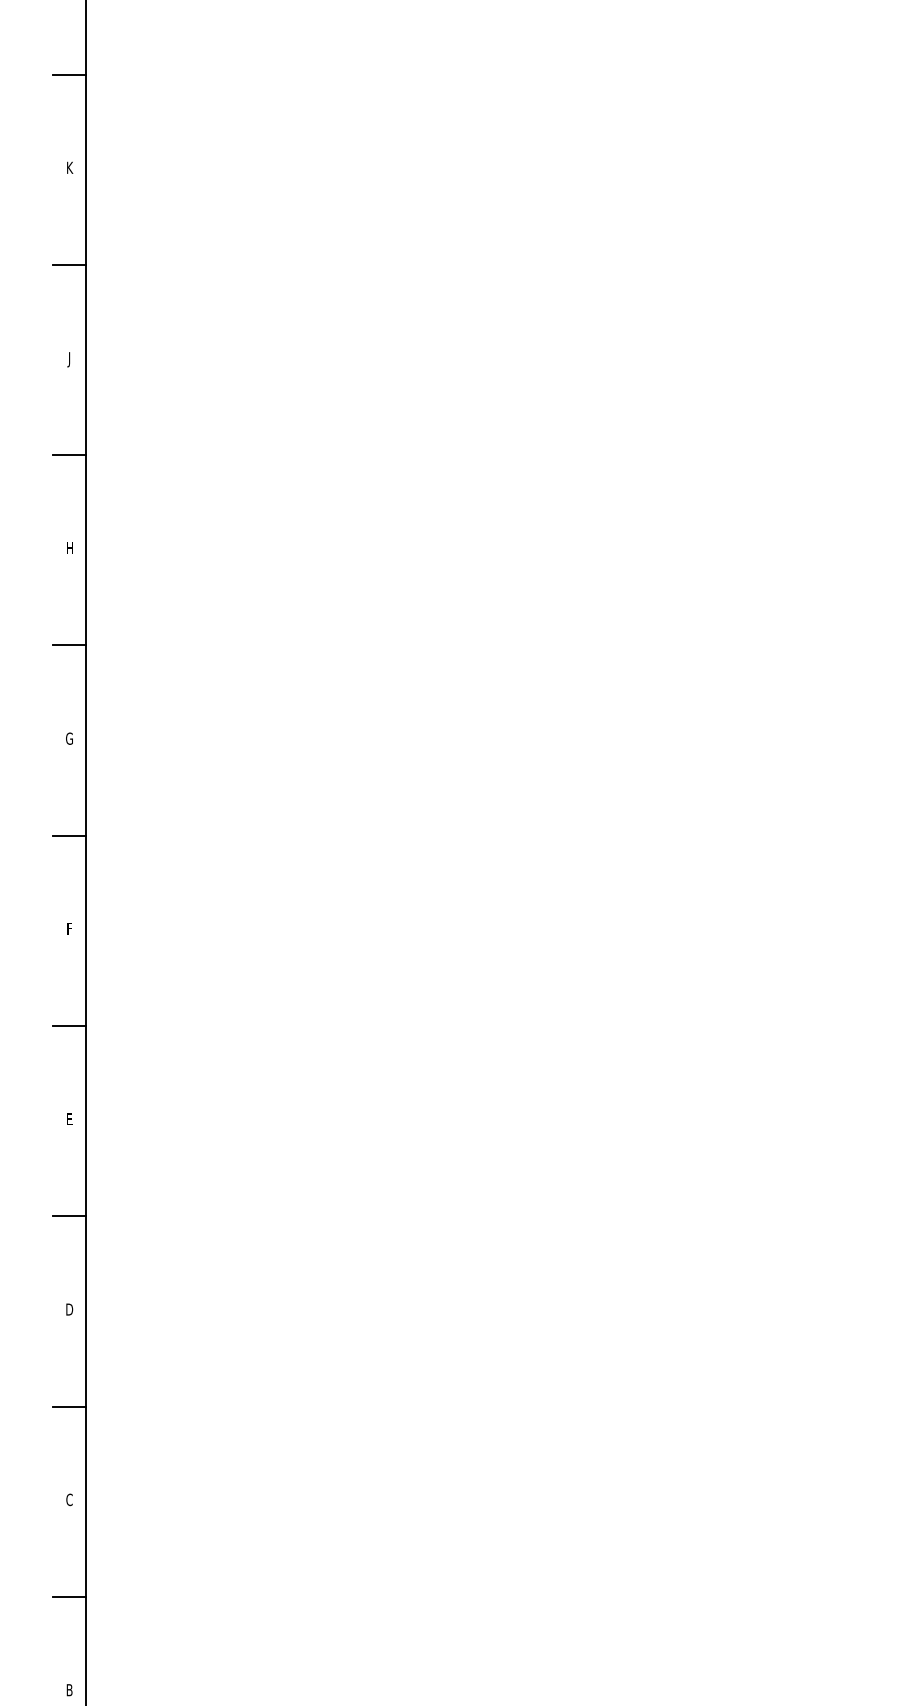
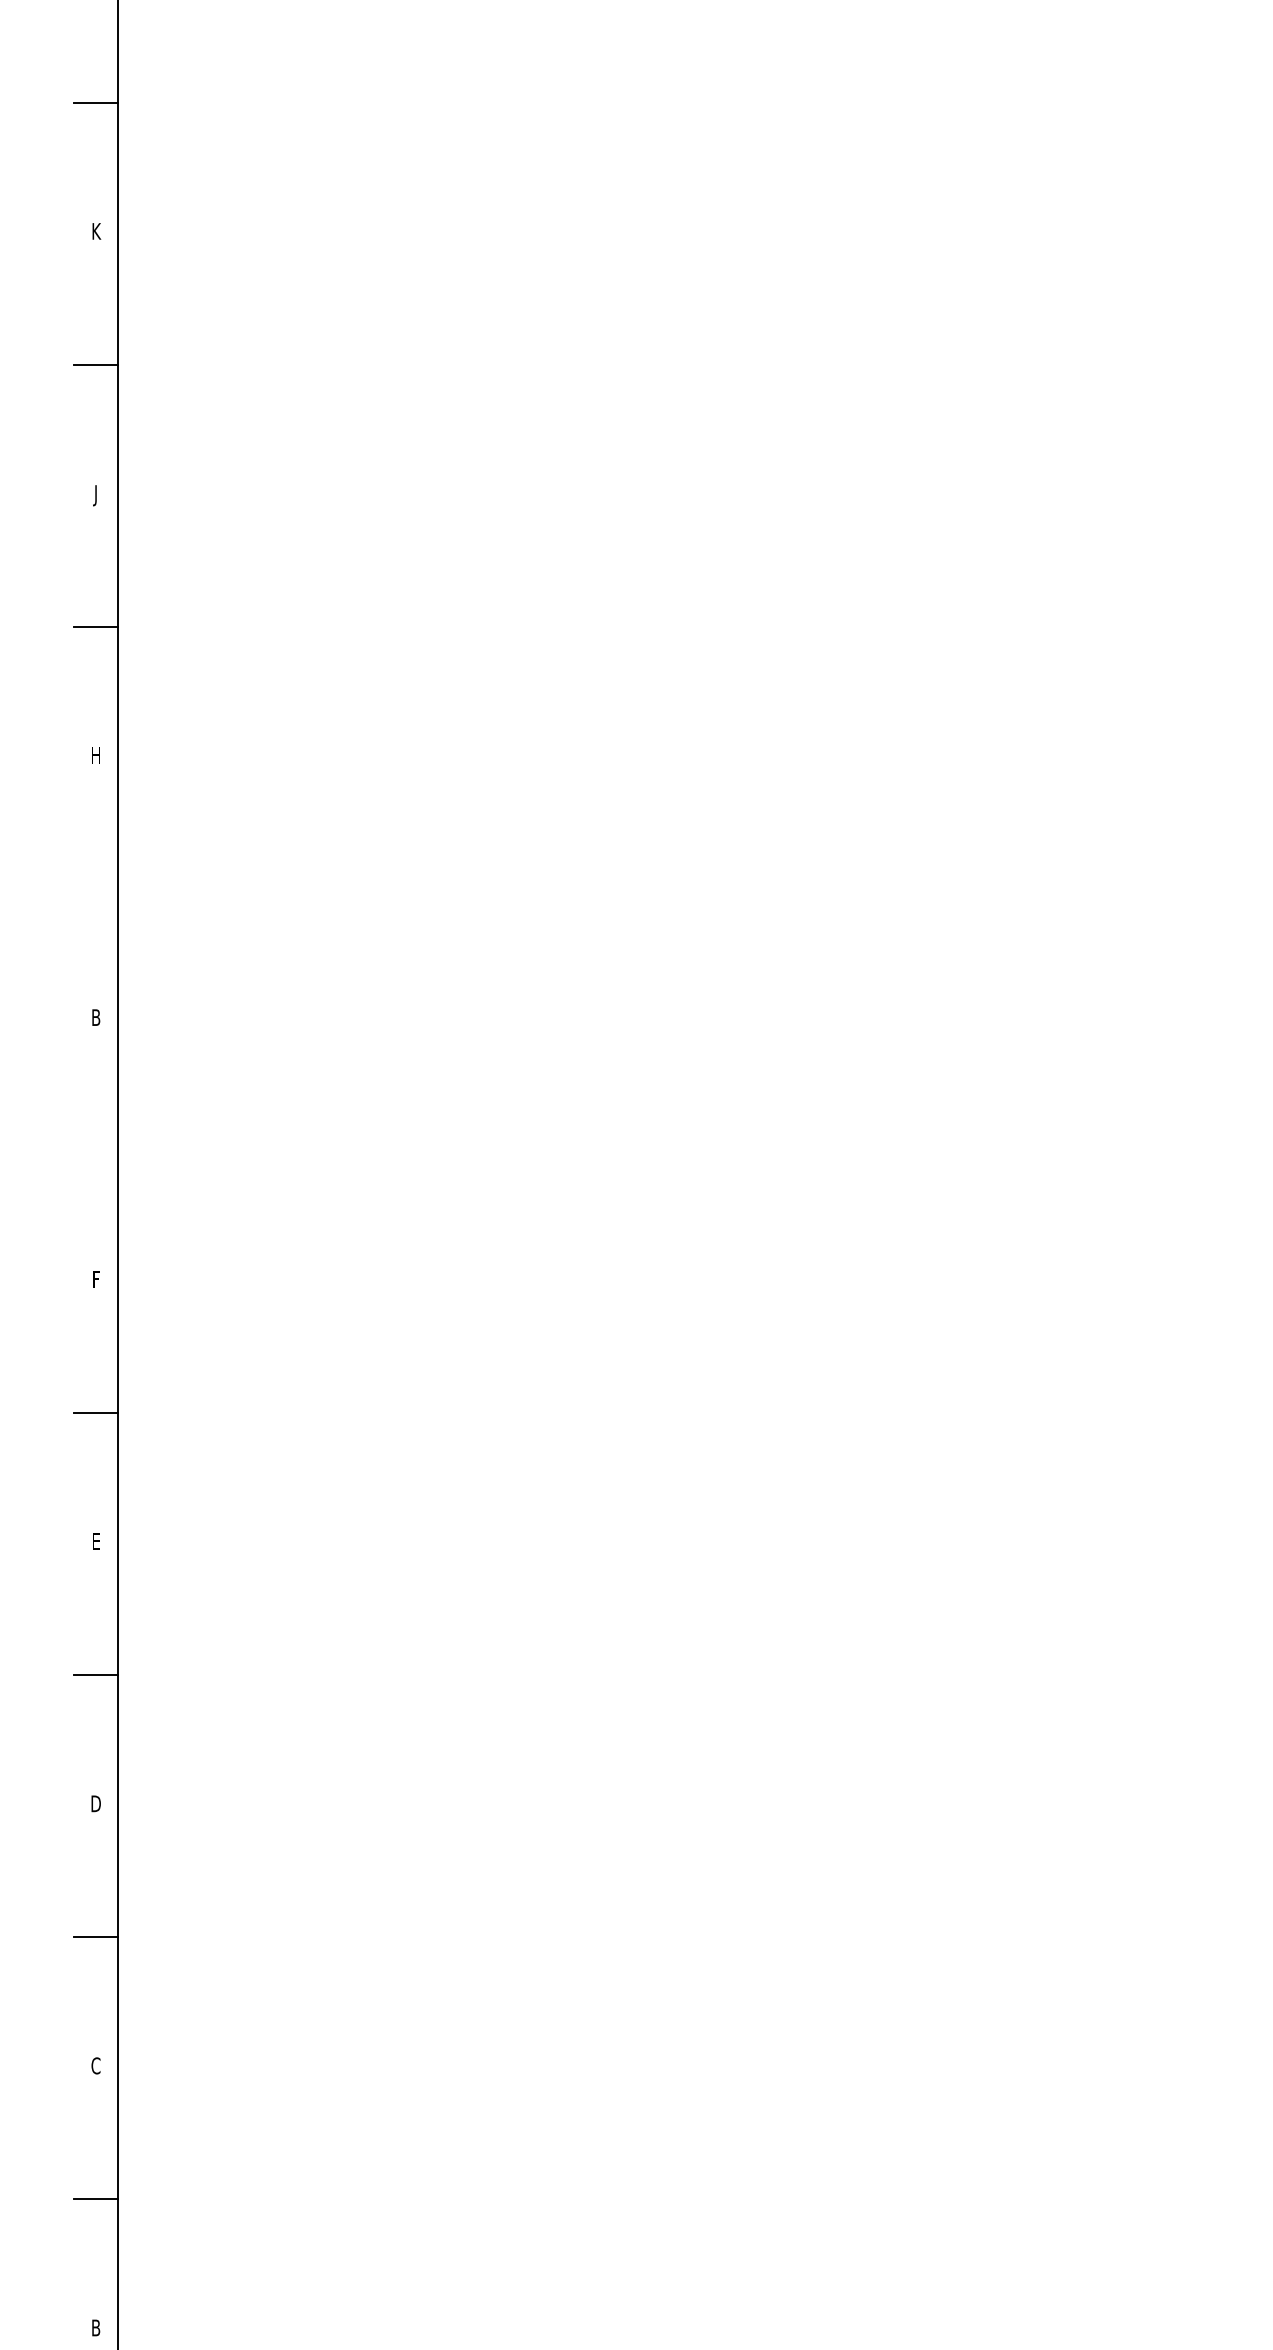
line: (69, 645) -> (95, 889), removed
text: (69, 738) -> (95, 1017), G -> B
line: (69, 835) -> (95, 1151), removed

